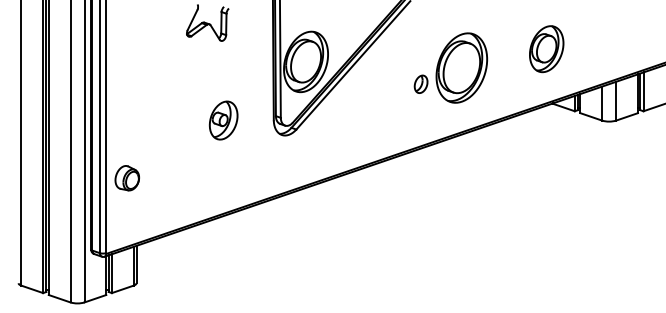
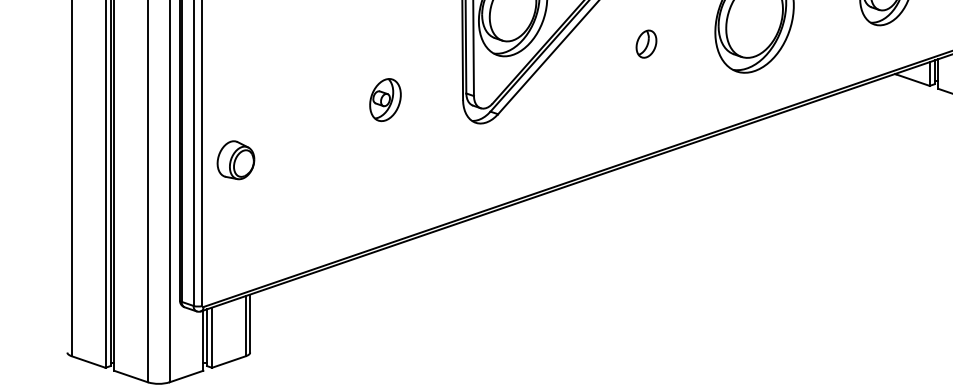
part: (420, 83) -> (645, 42), moved
part: (223, 119) -> (385, 98), size x0.71
part: (126, 178) -> (234, 160), moved

